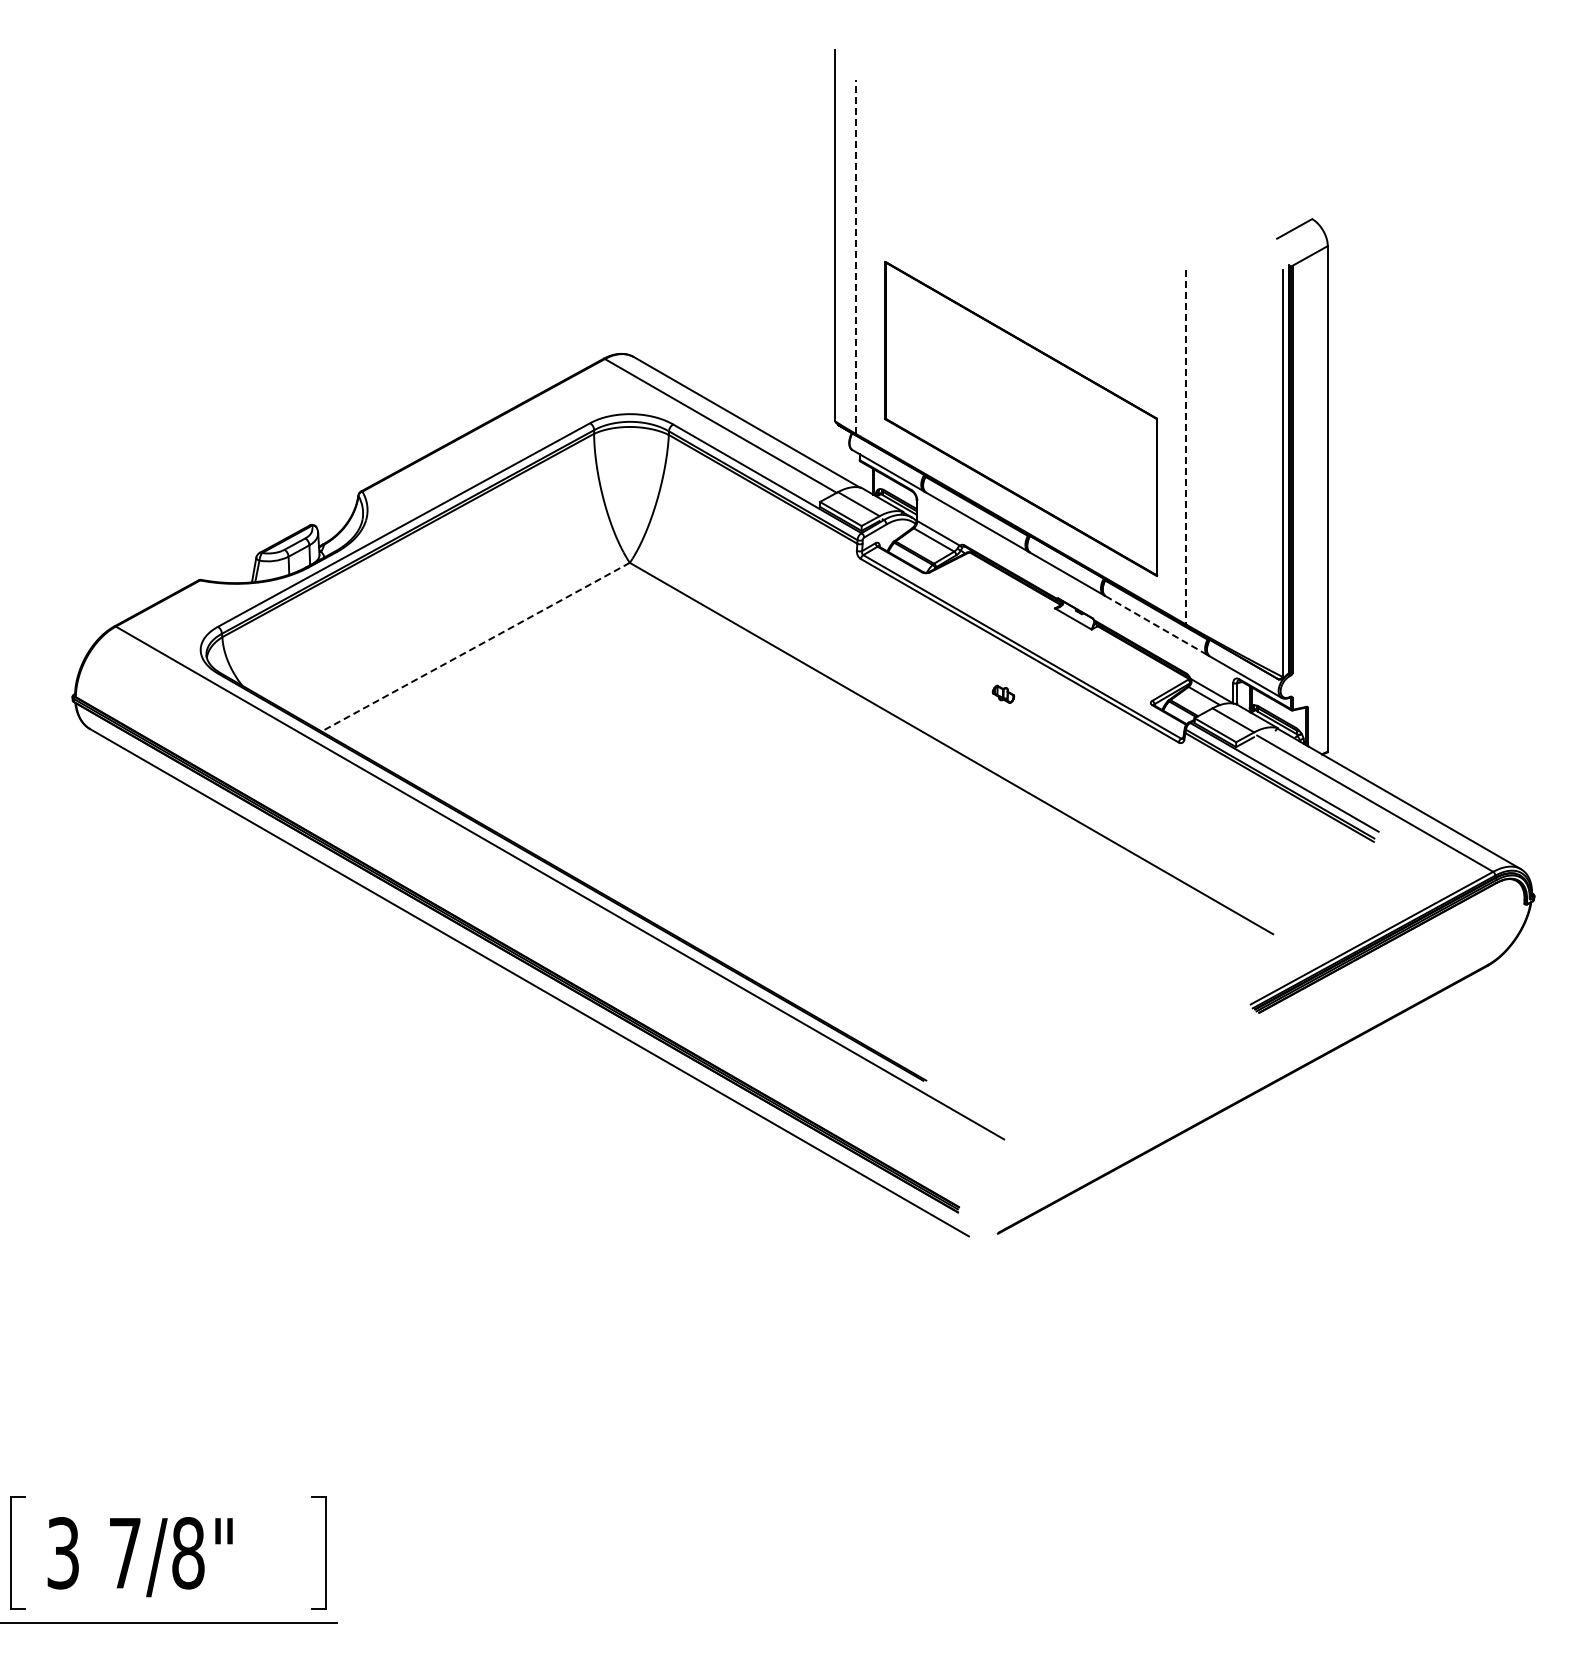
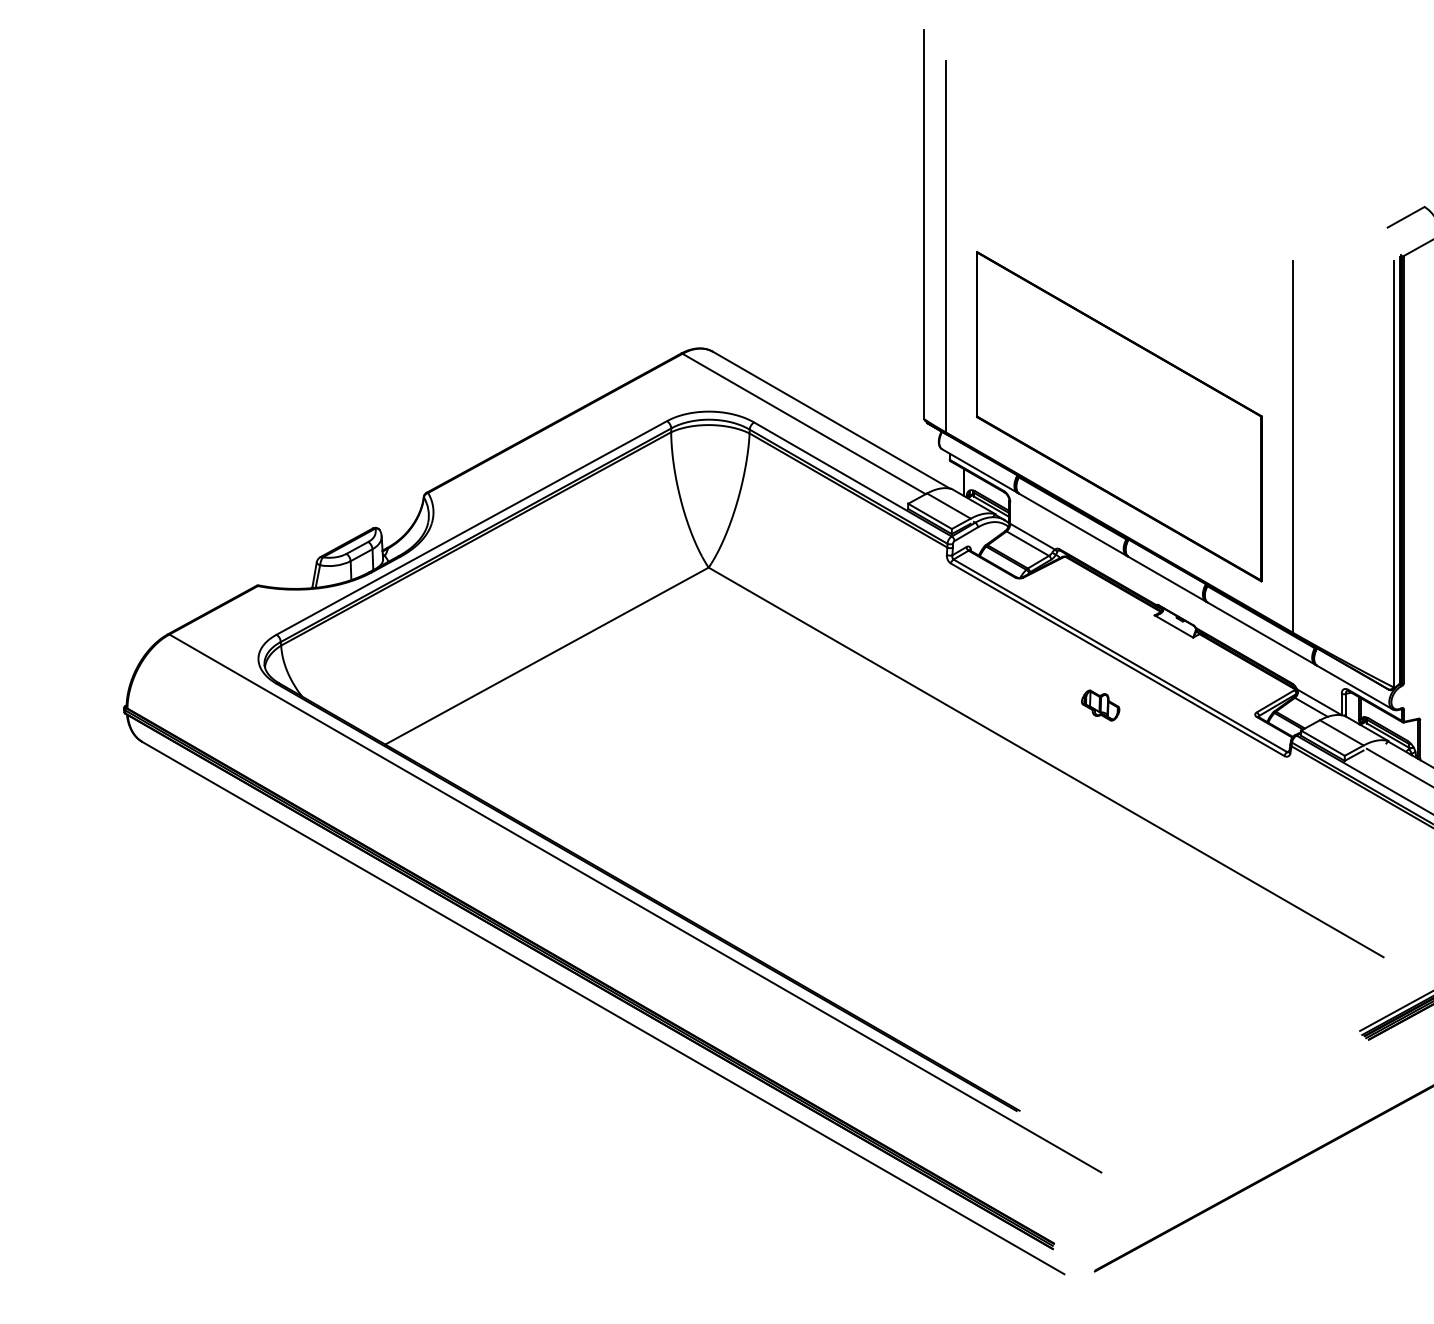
line: (856, 256) -> (946, 246), dashed -> solid
line: (1186, 447) -> (1292, 446), dashed -> solid
line: (1157, 626) -> (1262, 634), dashed -> solid
line: (475, 647) -> (546, 656), dashed -> solid
part: (1003, 694) -> (1100, 705), size x1.67

